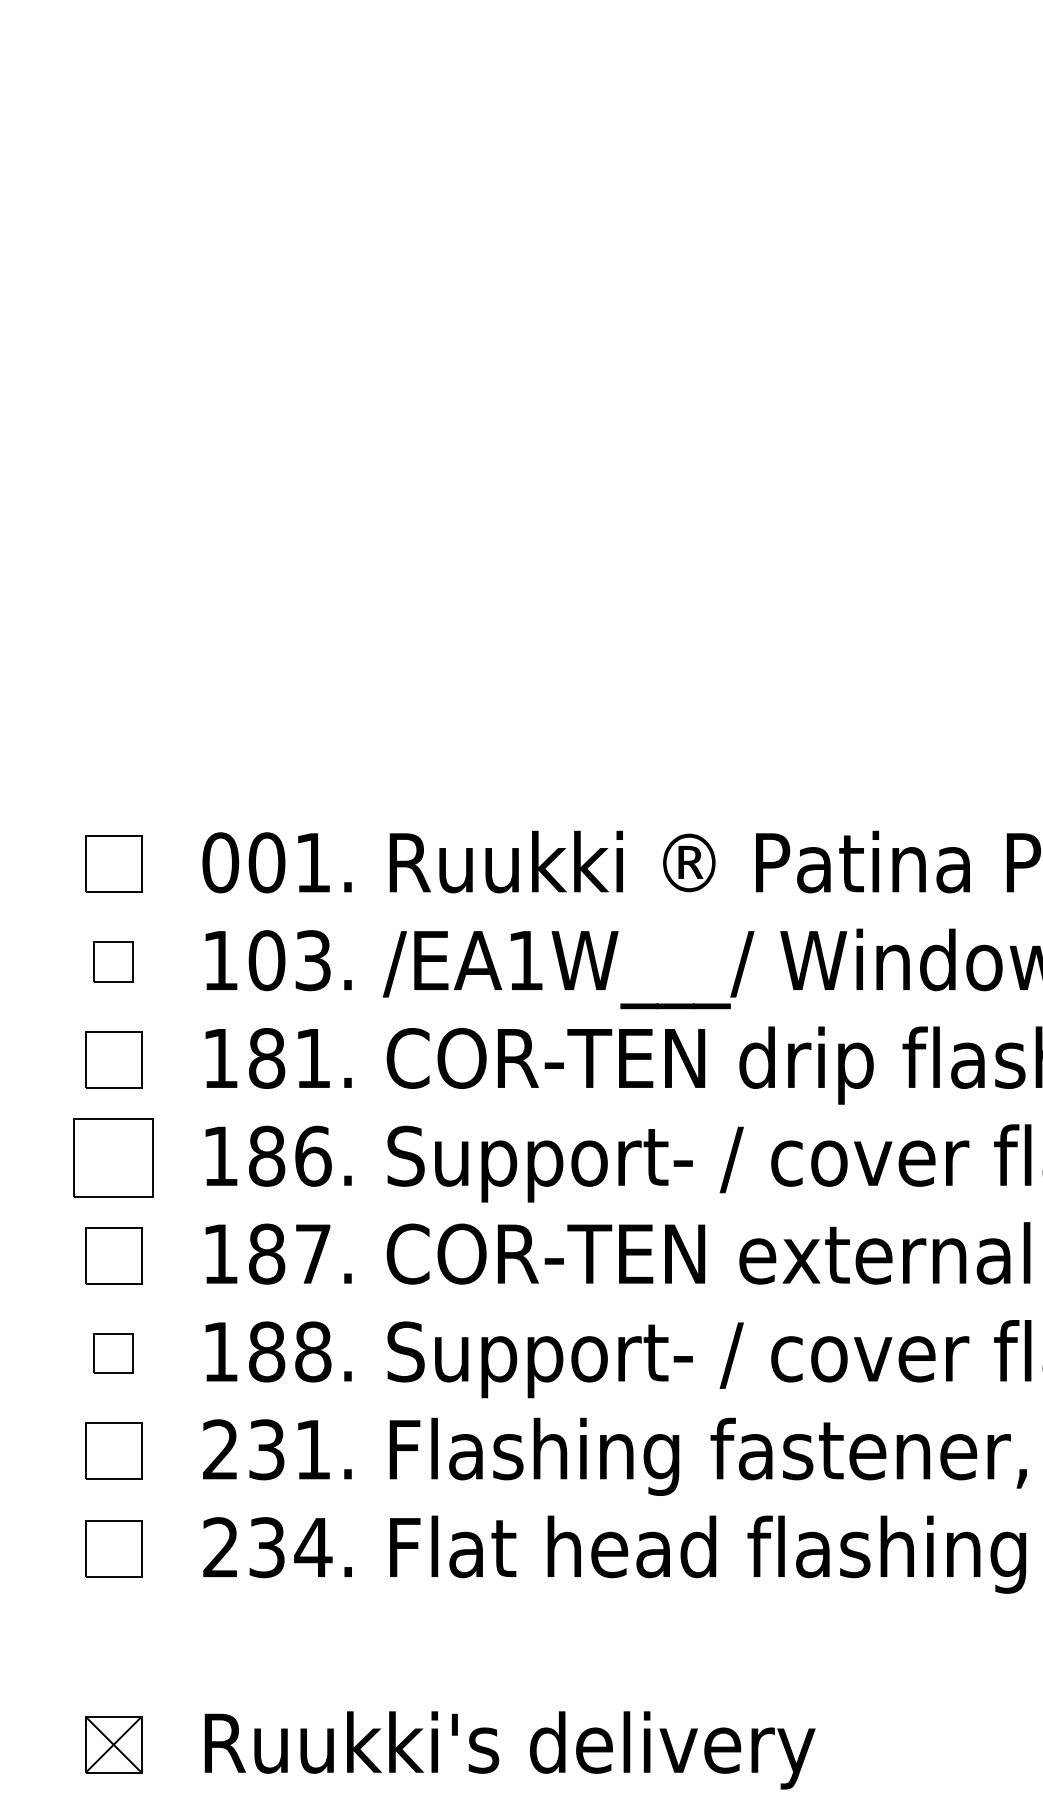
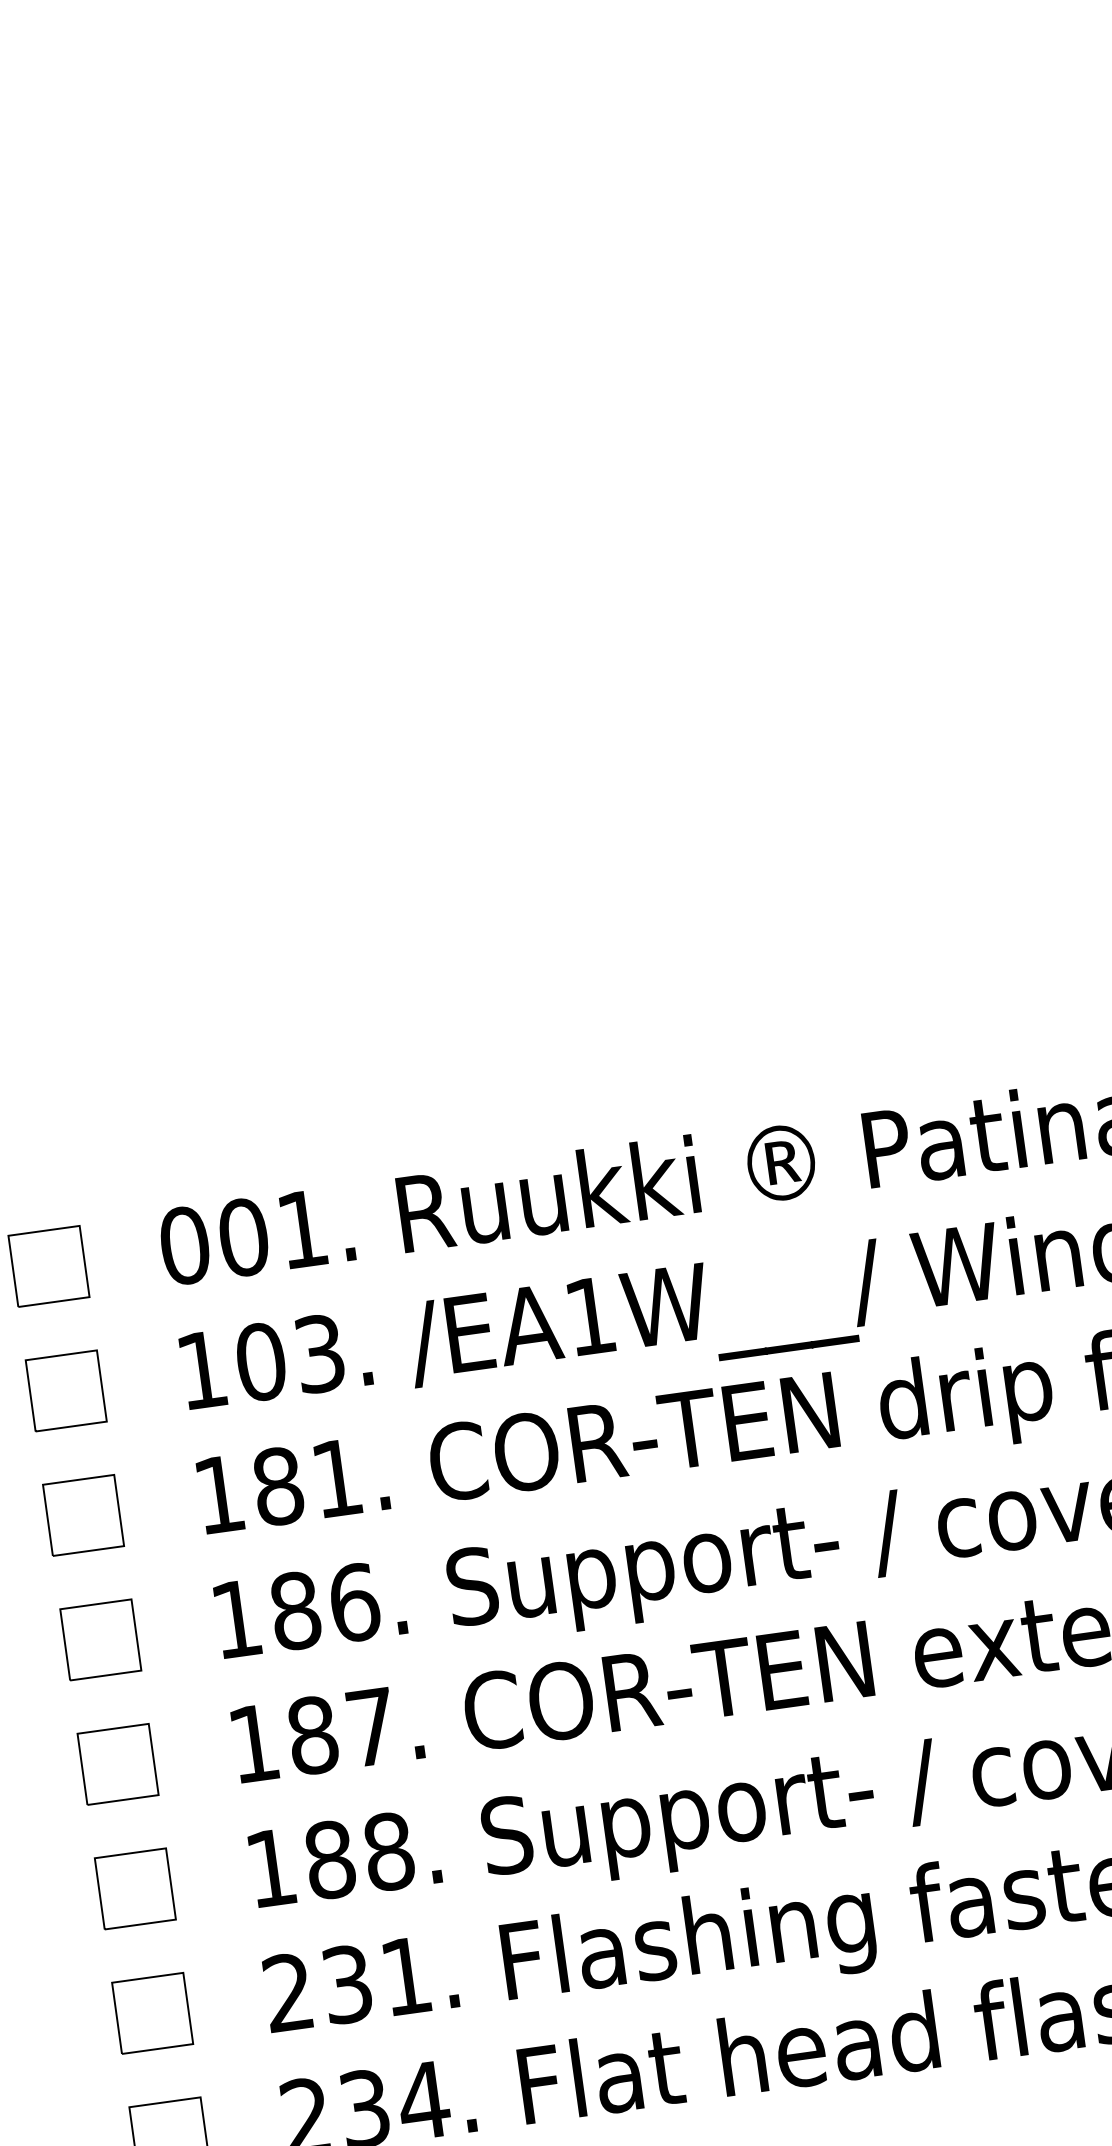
part: (113, 961) -> (65, 1390), size x1.43
part: (113, 1157) -> (100, 1639), size x0.71
part: (113, 1352) -> (134, 1887), size x1.43

